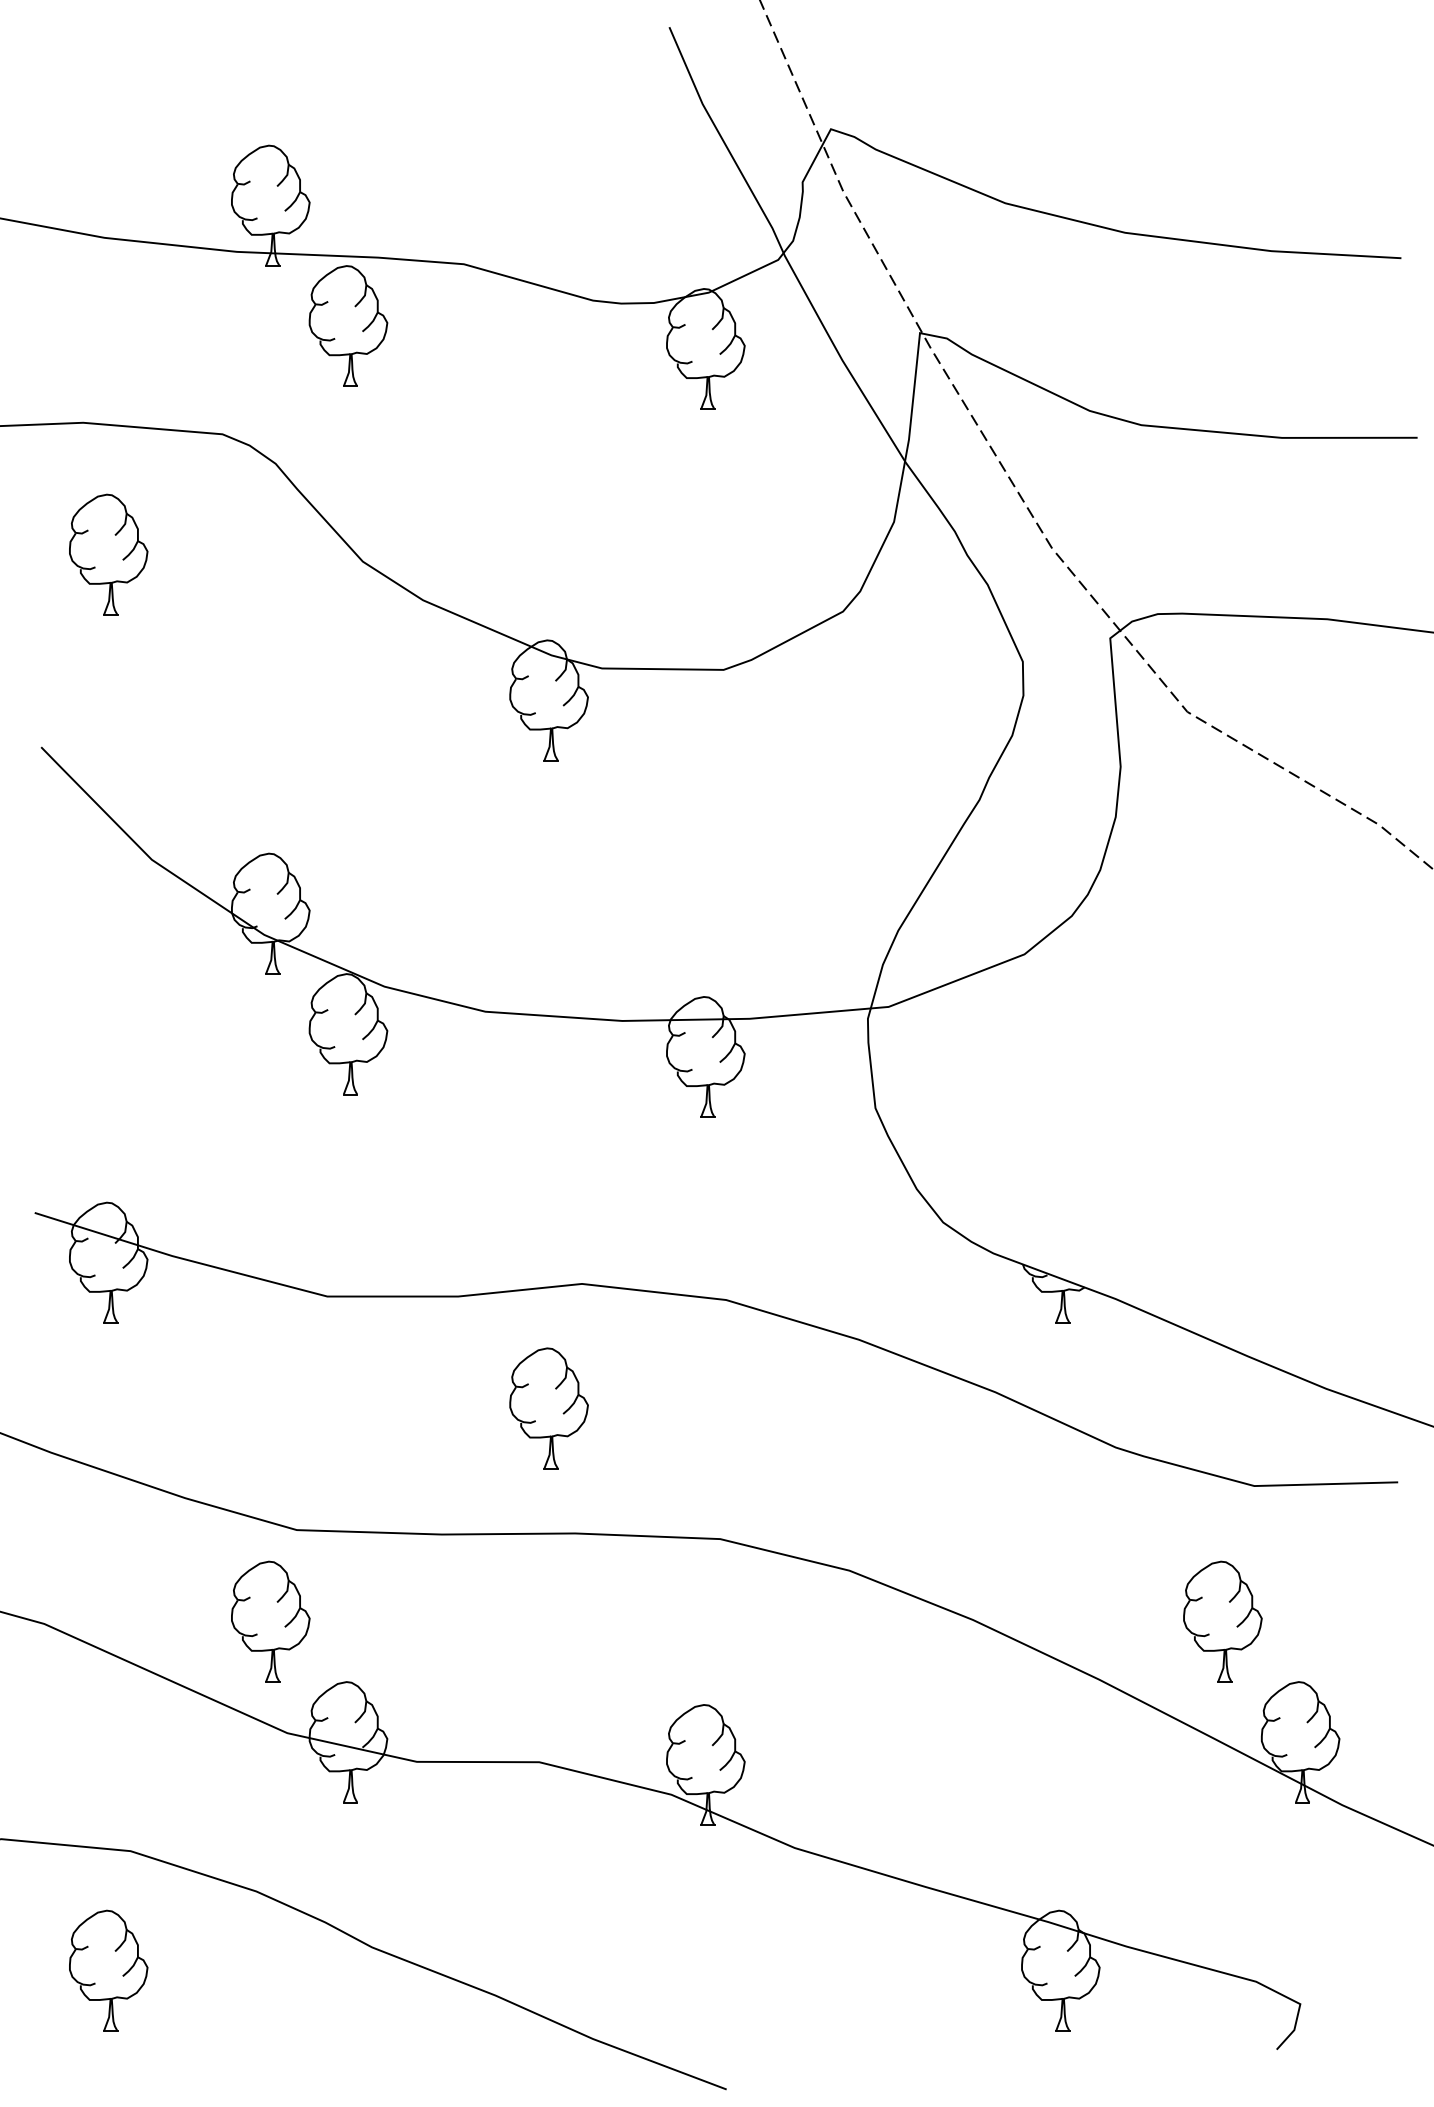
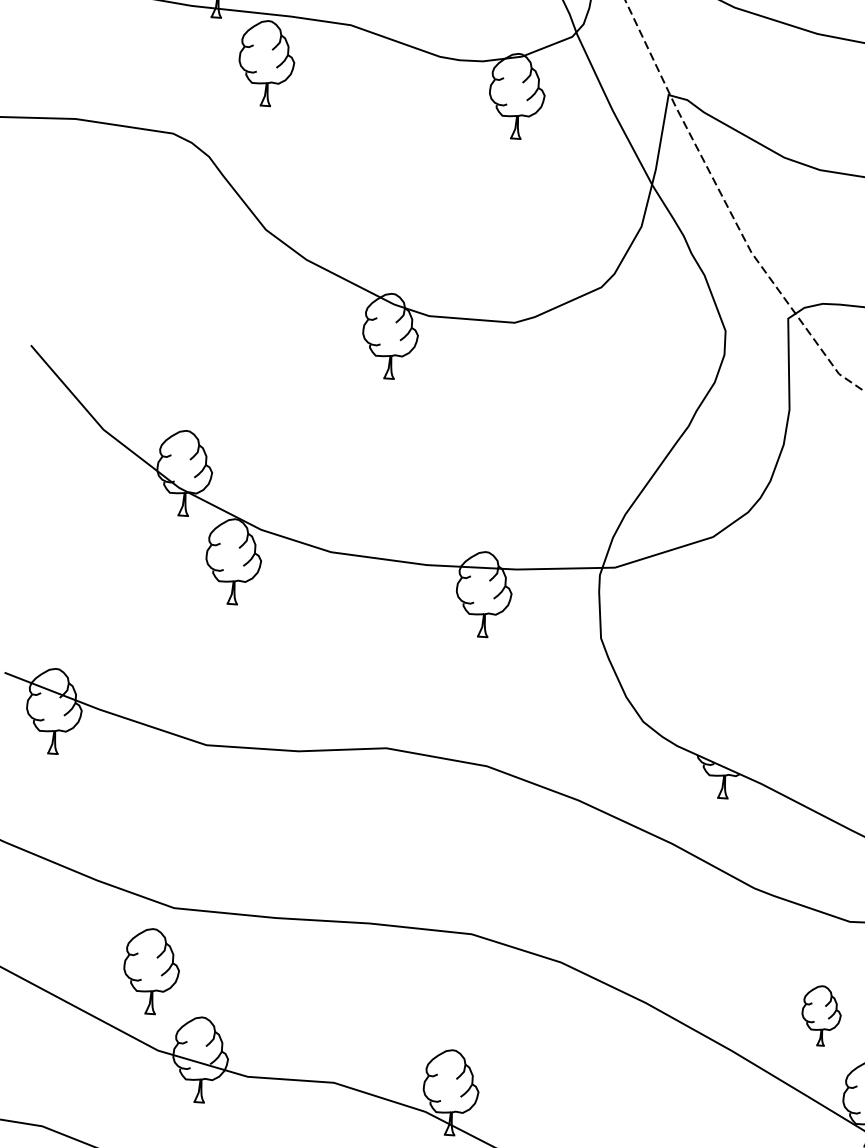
part: (108, 554) -> (87, 212), removed
part: (548, 1408) -> (356, 834), removed
part: (1222, 1621) -> (821, 1015), size x0.7

